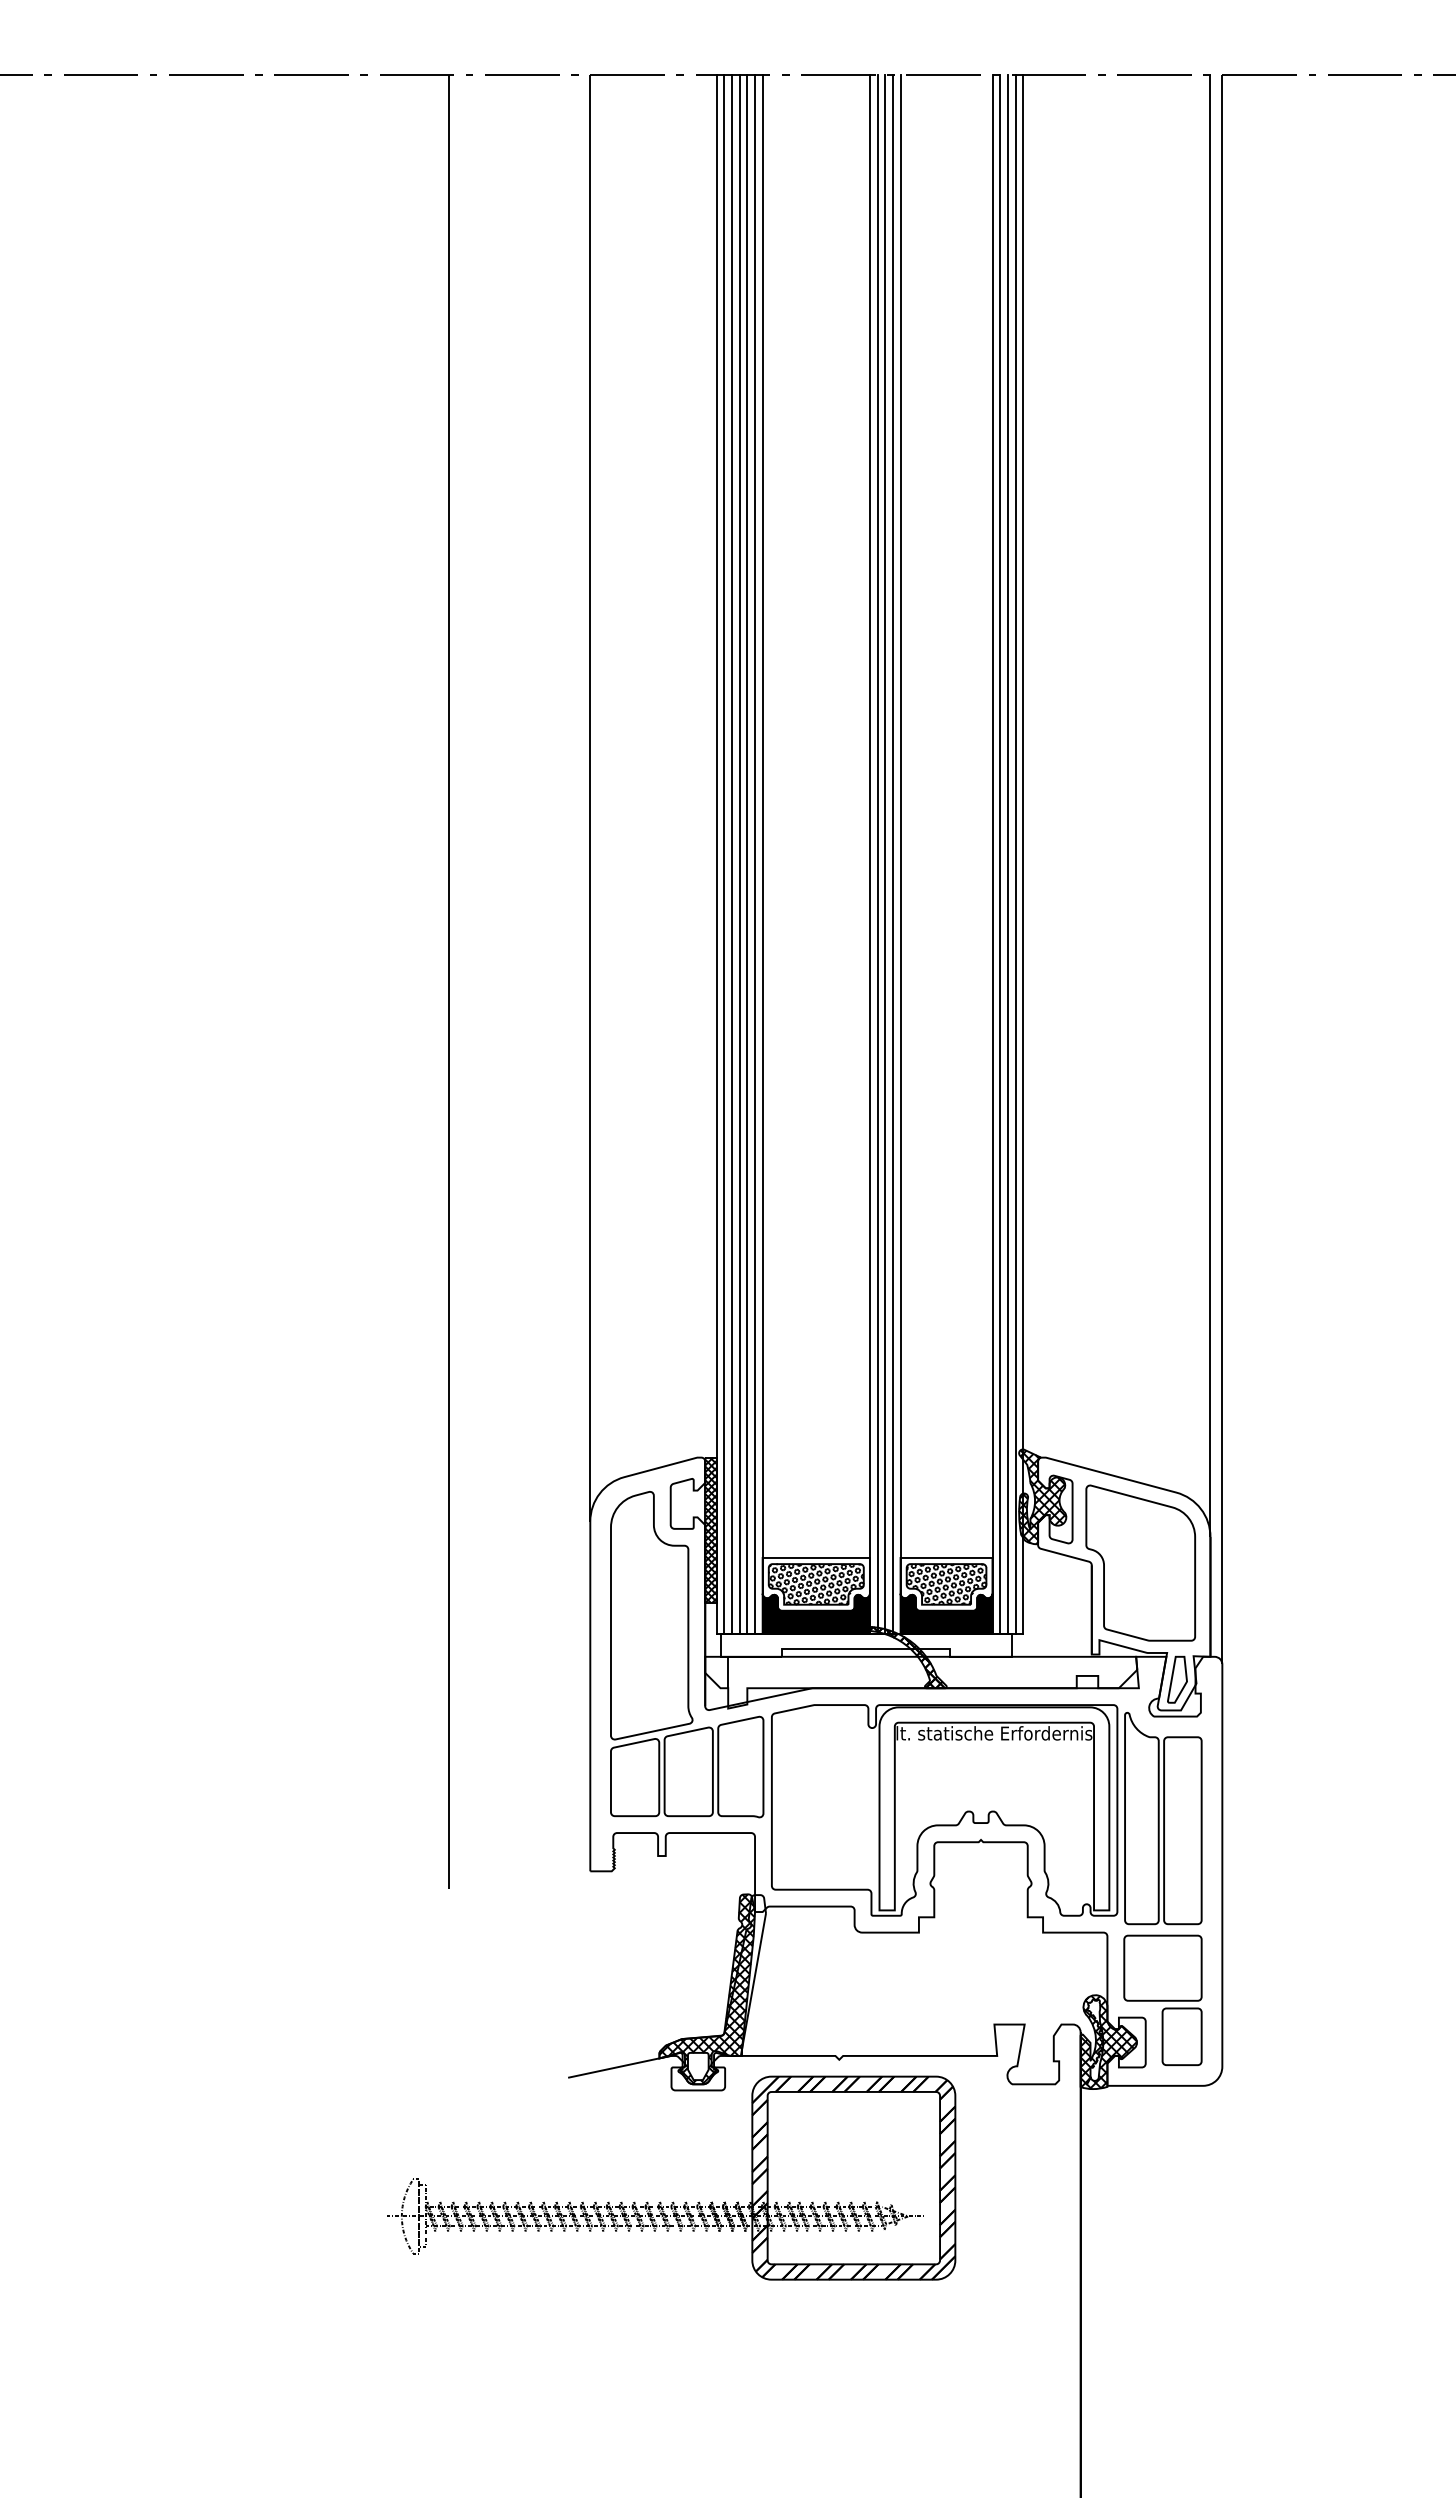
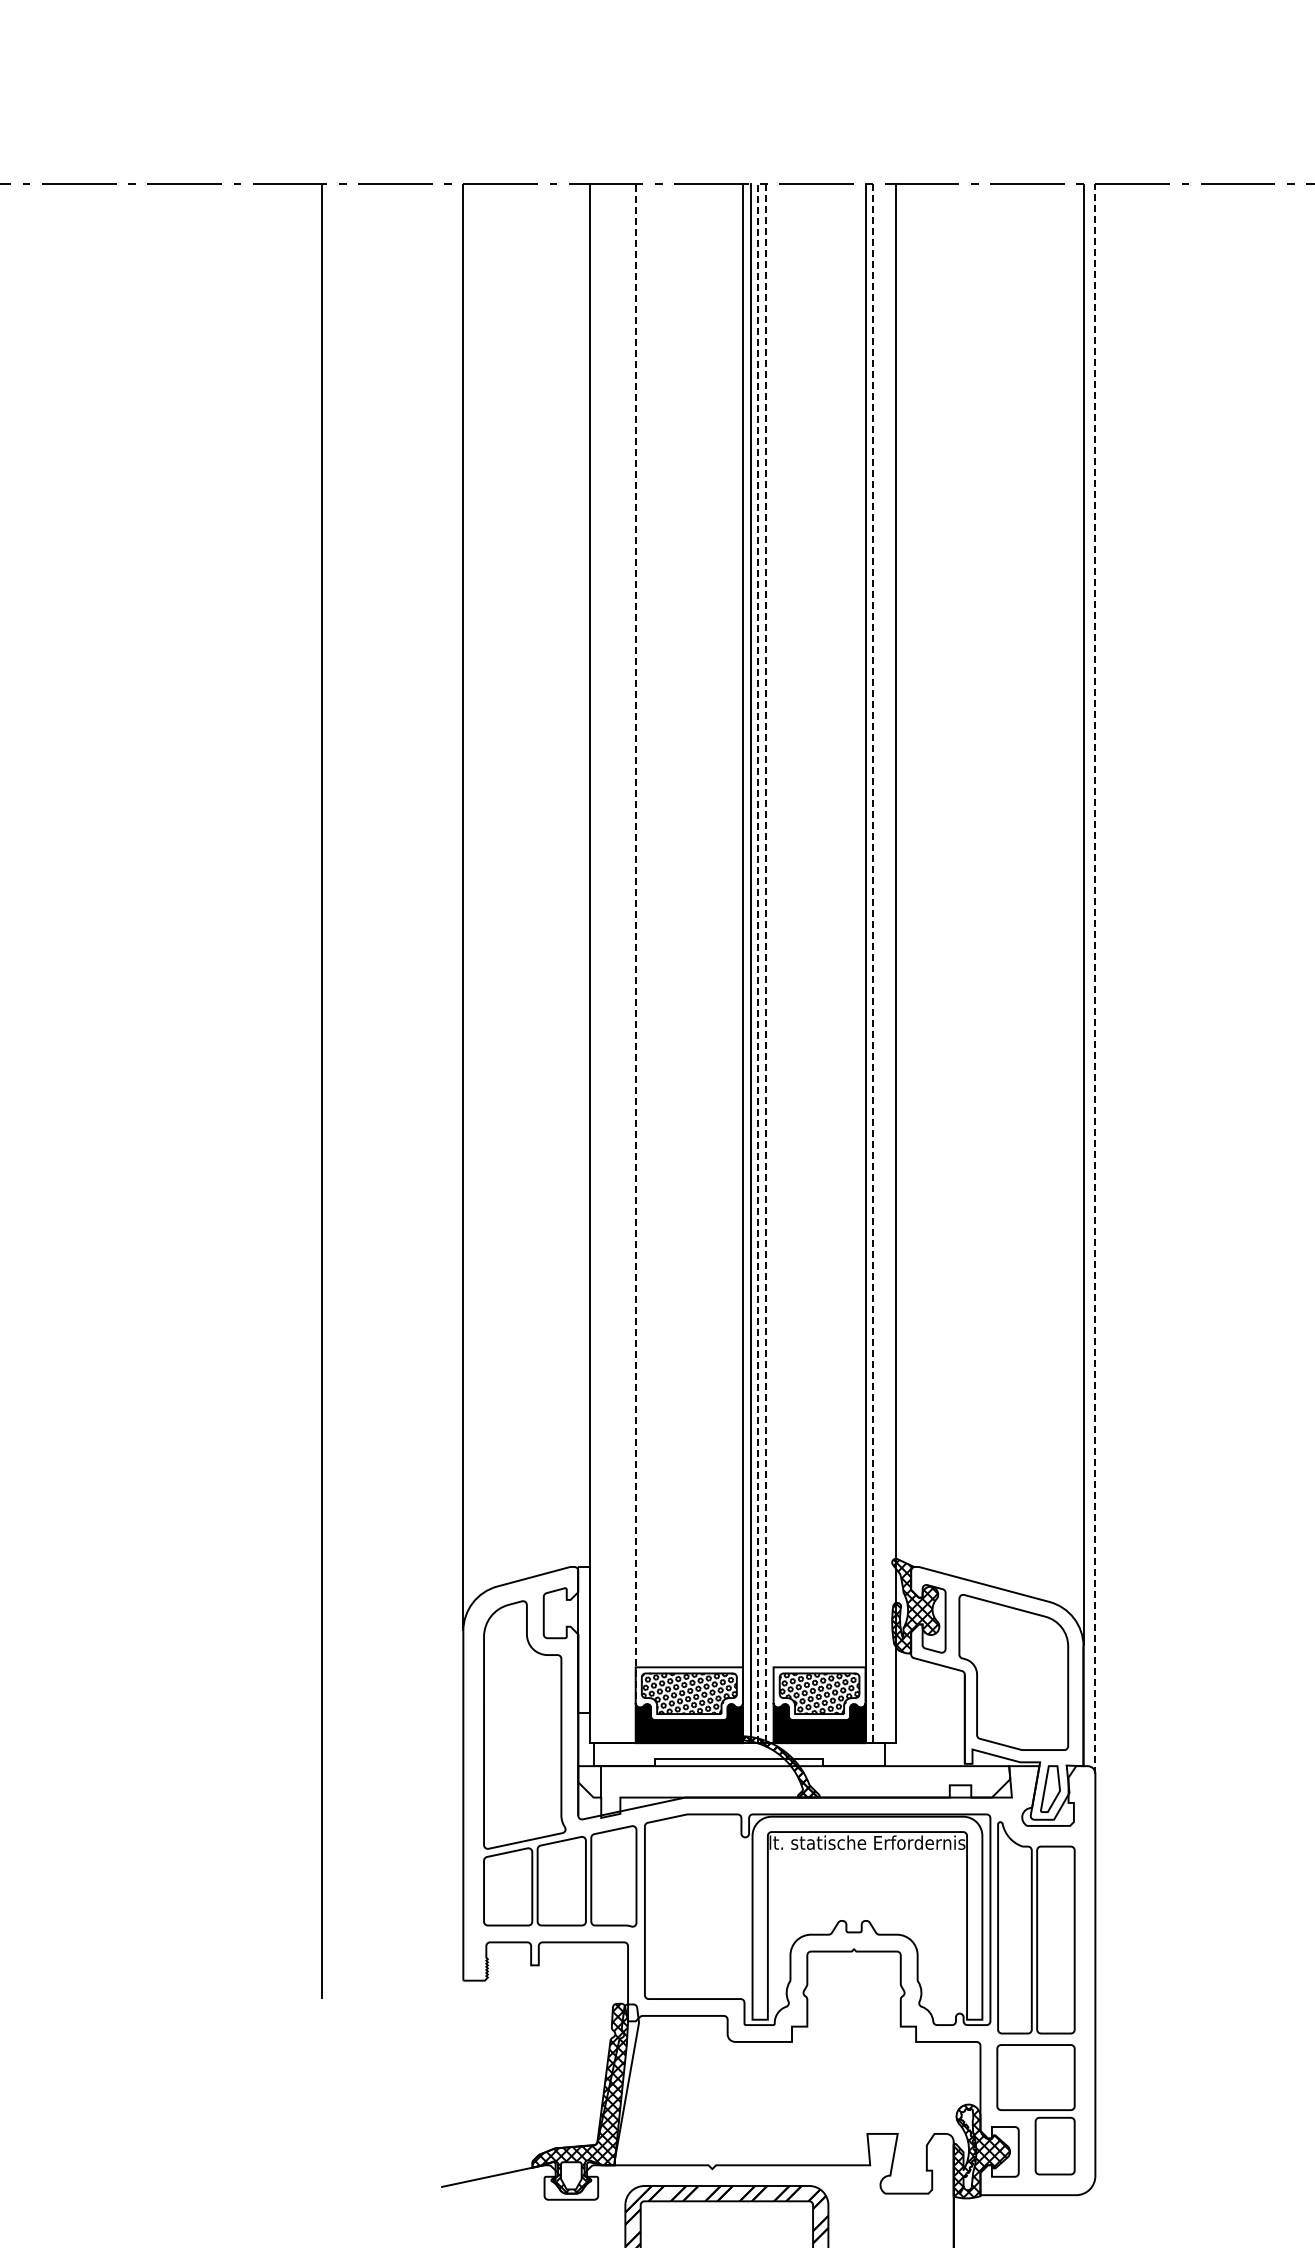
line: (724, 853) -> (597, 962), removed
line: (732, 853) -> (605, 962), removed
line: (739, 853) -> (612, 962), removed
line: (747, 853) -> (620, 962), removed
line: (755, 853) -> (628, 962), removed
line: (762, 853) -> (635, 962), solid -> dashed
line: (885, 853) -> (758, 962), solid -> dashed
line: (900, 853) -> (773, 962), removed
line: (1007, 853) -> (880, 962), removed
line: (1015, 853) -> (888, 962), removed
line: (892, 854) -> (765, 963), solid -> dashed
line: (1000, 854) -> (873, 963), solid -> dashed
line: (1222, 869) -> (1095, 978), solid -> dashed
hatch: (710, 1530) -> (583, 1639), removed

